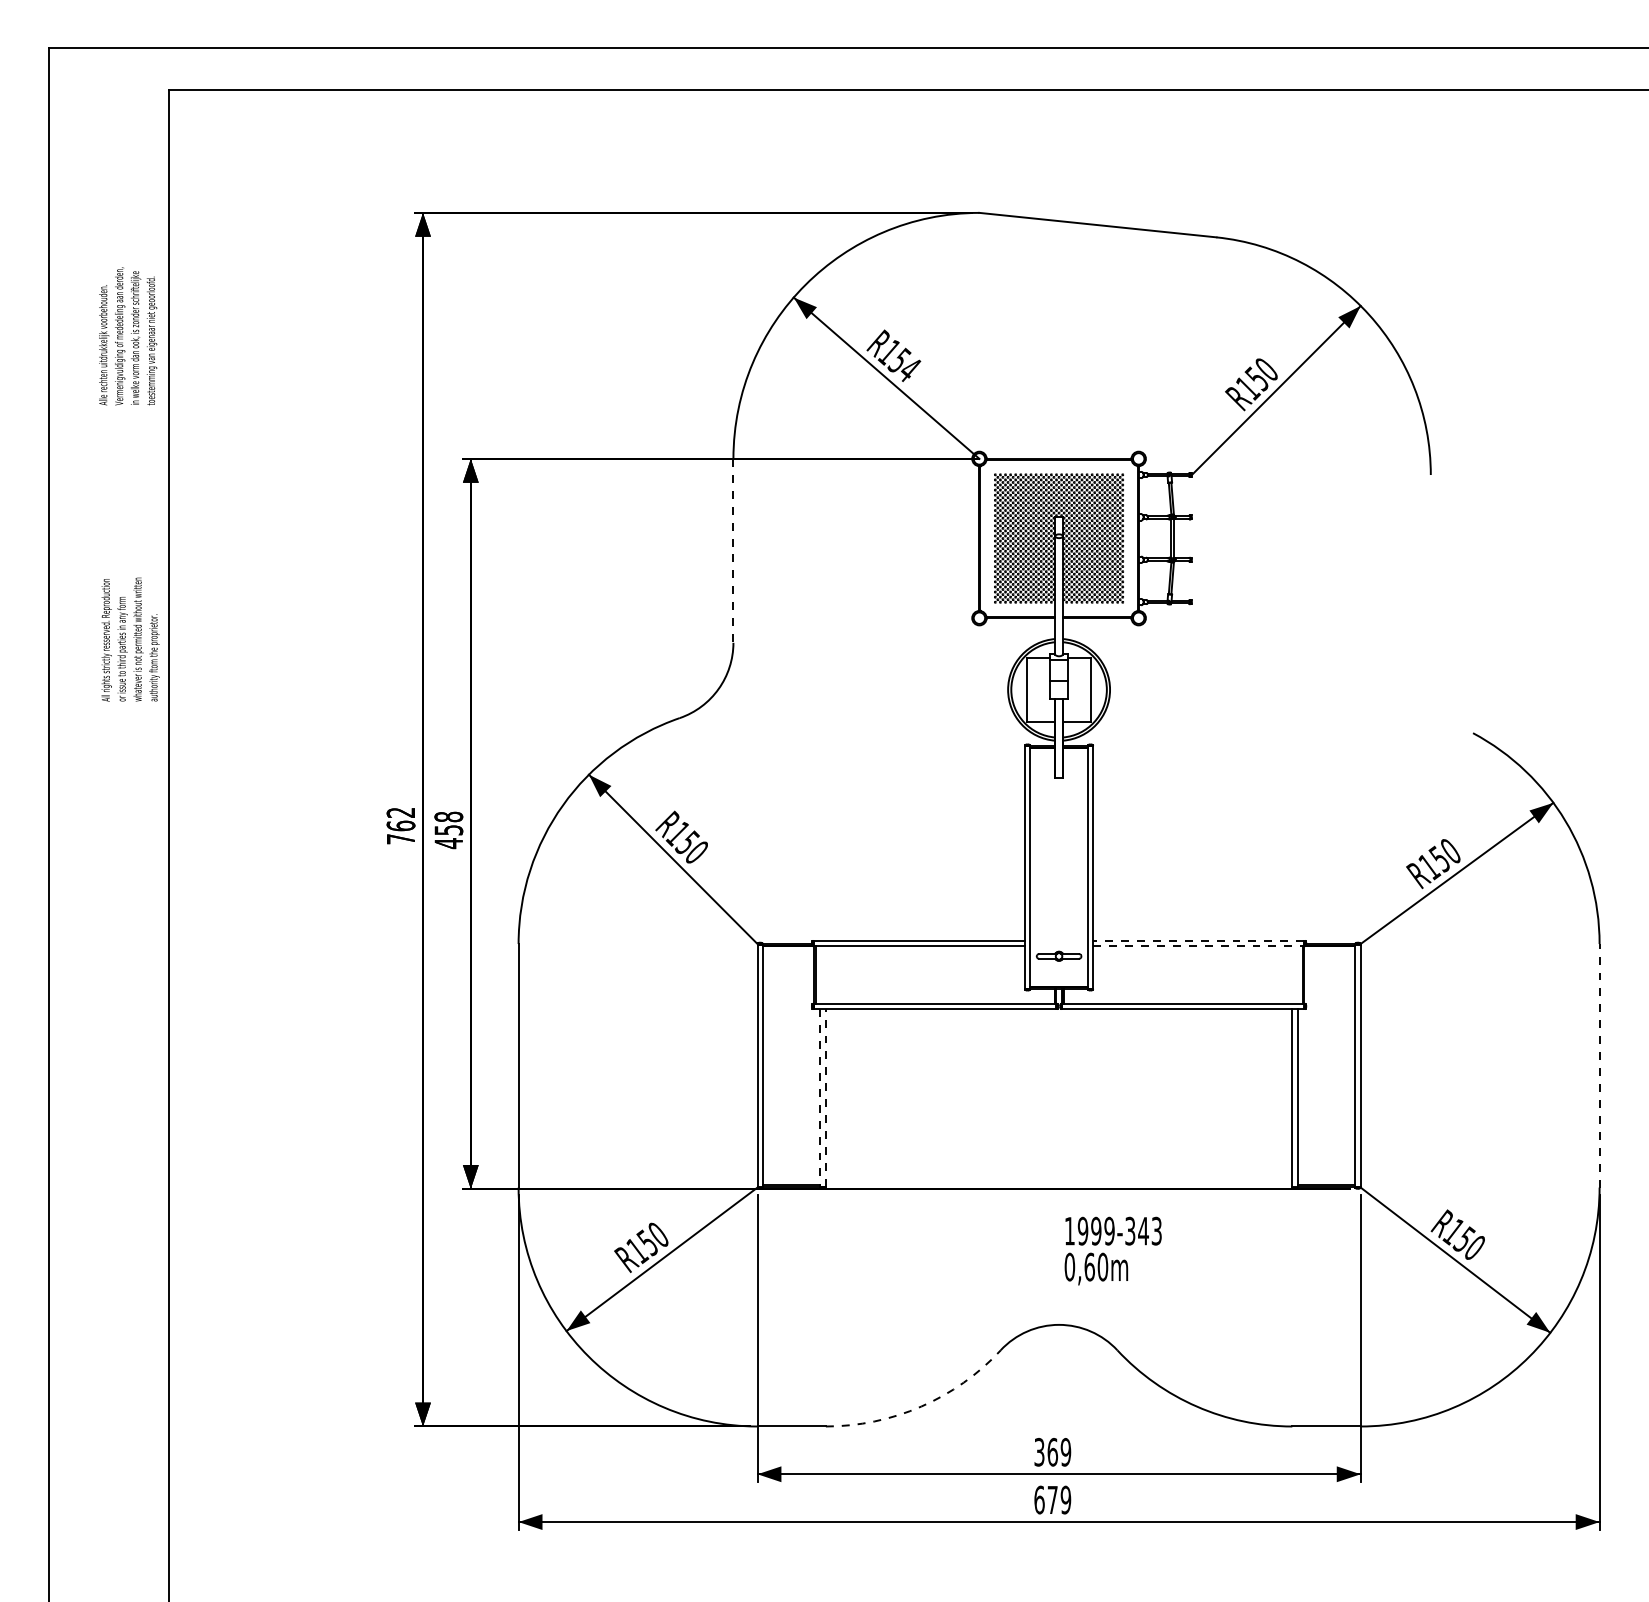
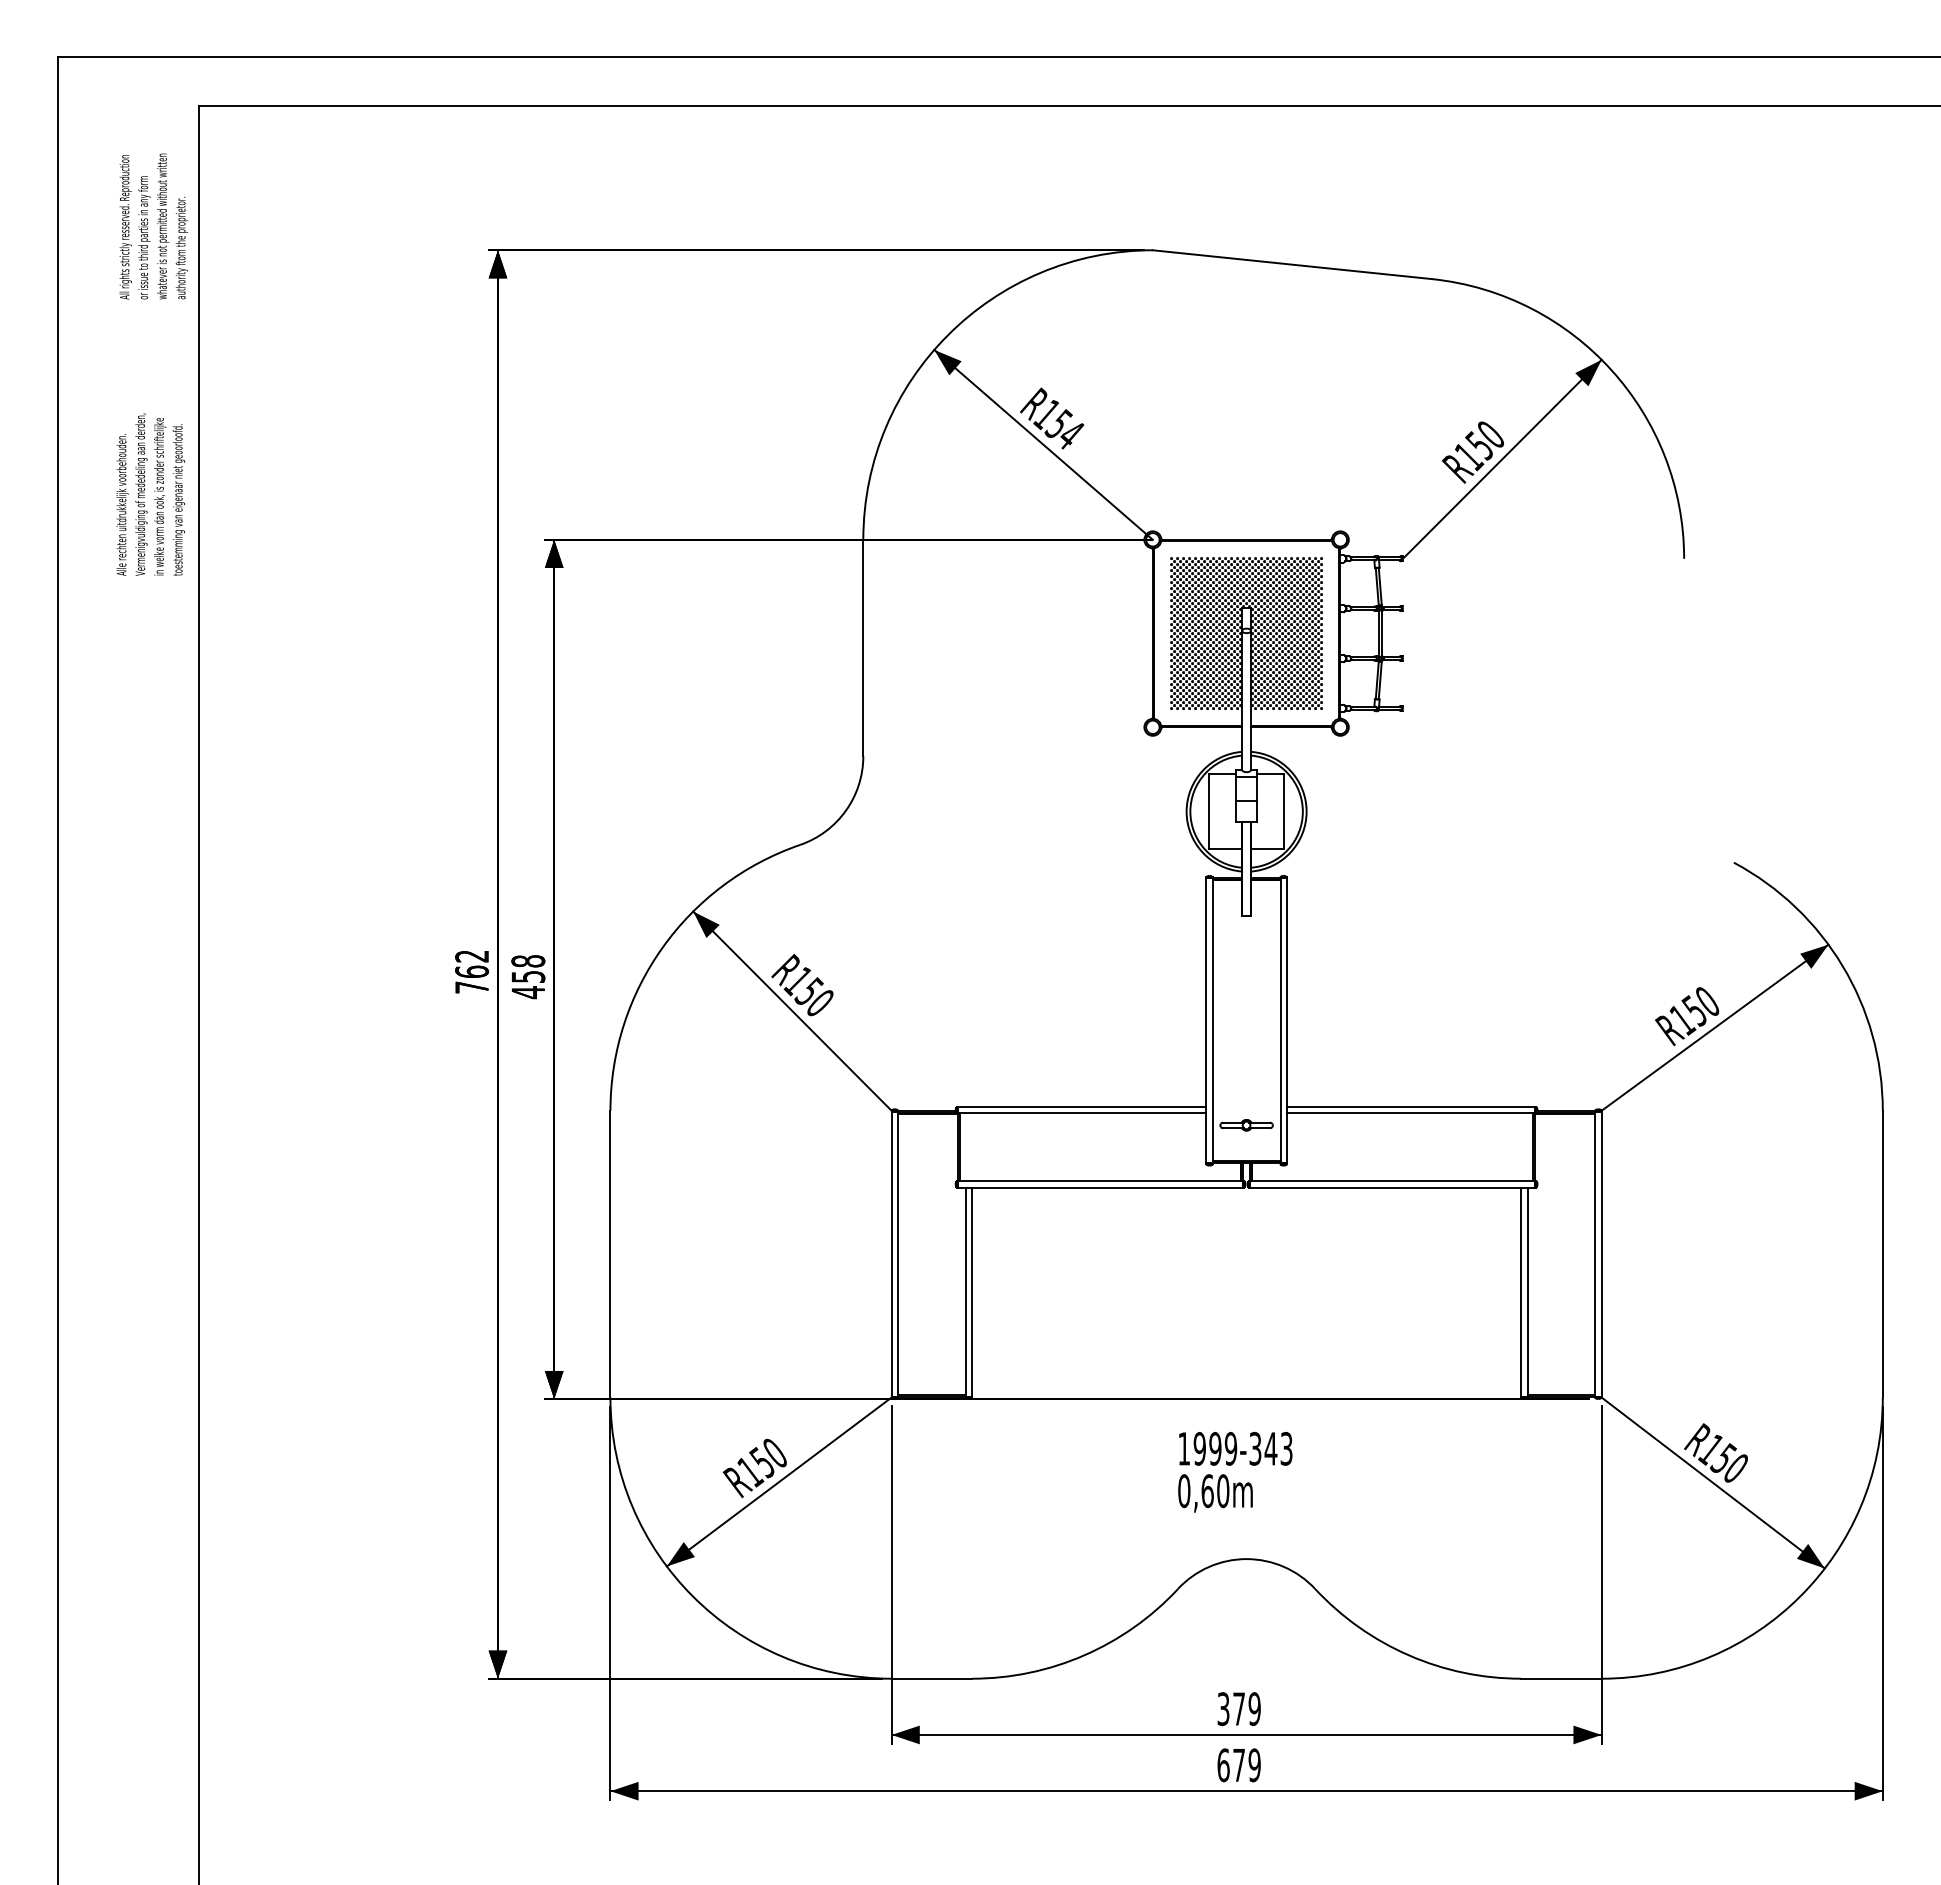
text: (127, 336) -> (150, 494), moved
line: (733, 551) -> (863, 648), dashed -> solid
text: (130, 639) -> (153, 226), moved
line: (1198, 941) -> (1410, 1107), dashed -> solid
line: (1199, 946) -> (1411, 1113), dashed -> solid
line: (1599, 1065) -> (1882, 1253), dashed -> solid
line: (820, 1098) -> (965, 1292), dashed -> solid
line: (826, 1098) -> (972, 1292), dashed -> solid
text: (1113, 1251) -> (1235, 1472), moved
arc: (921, 1406) -> (1084, 1655), dashed -> solid
text: (1053, 1452) -> (1239, 1709), 369 -> 379

